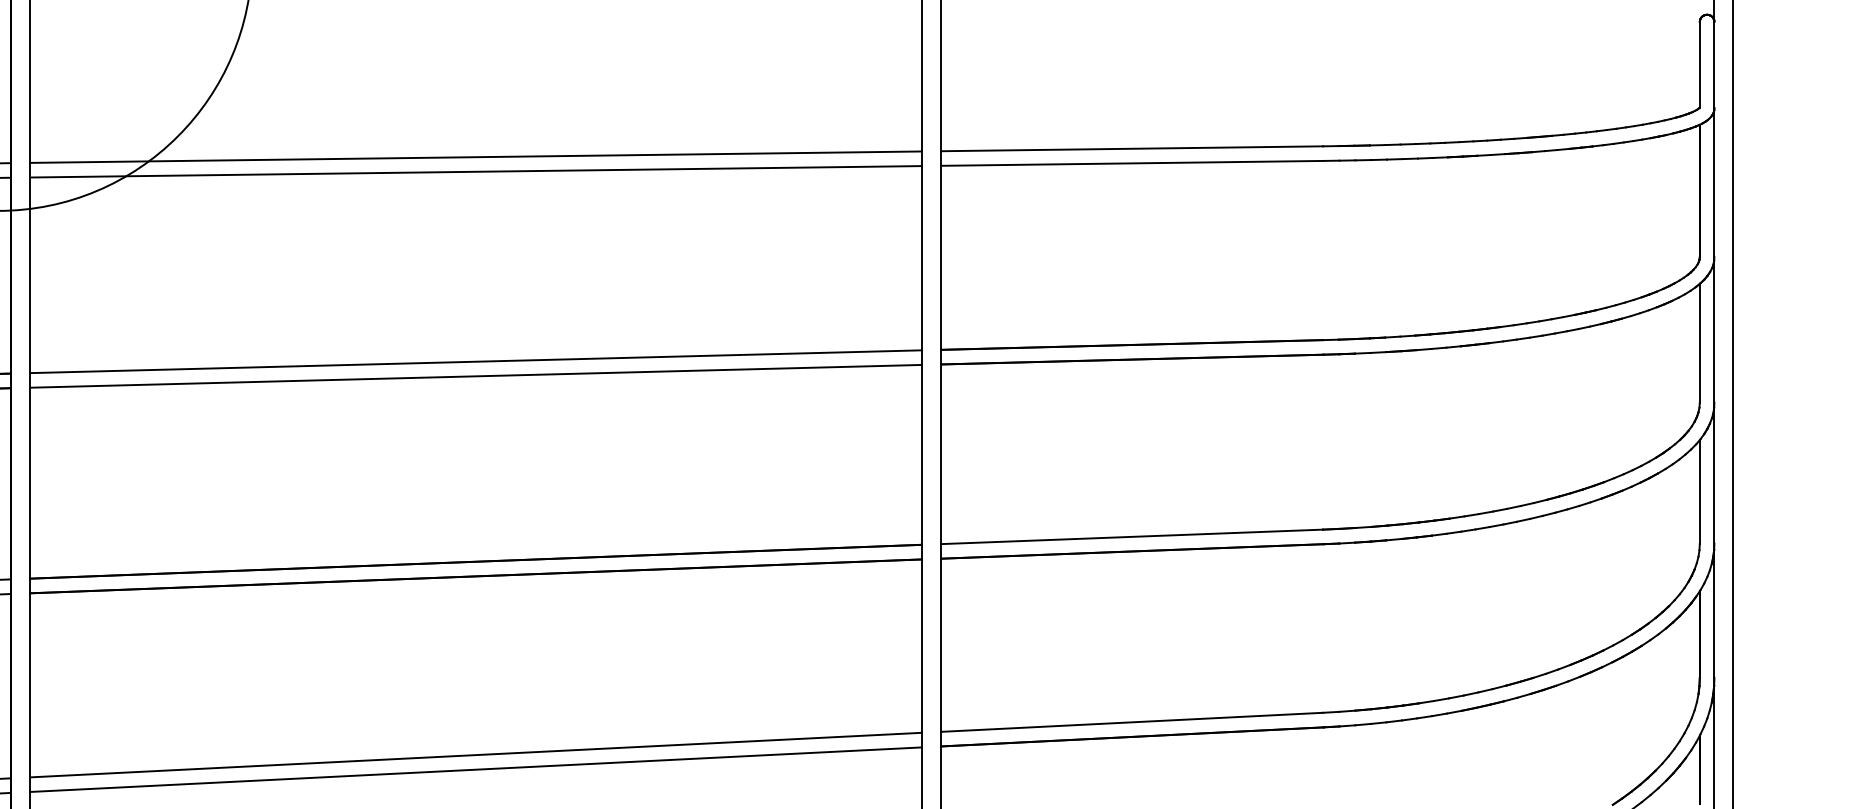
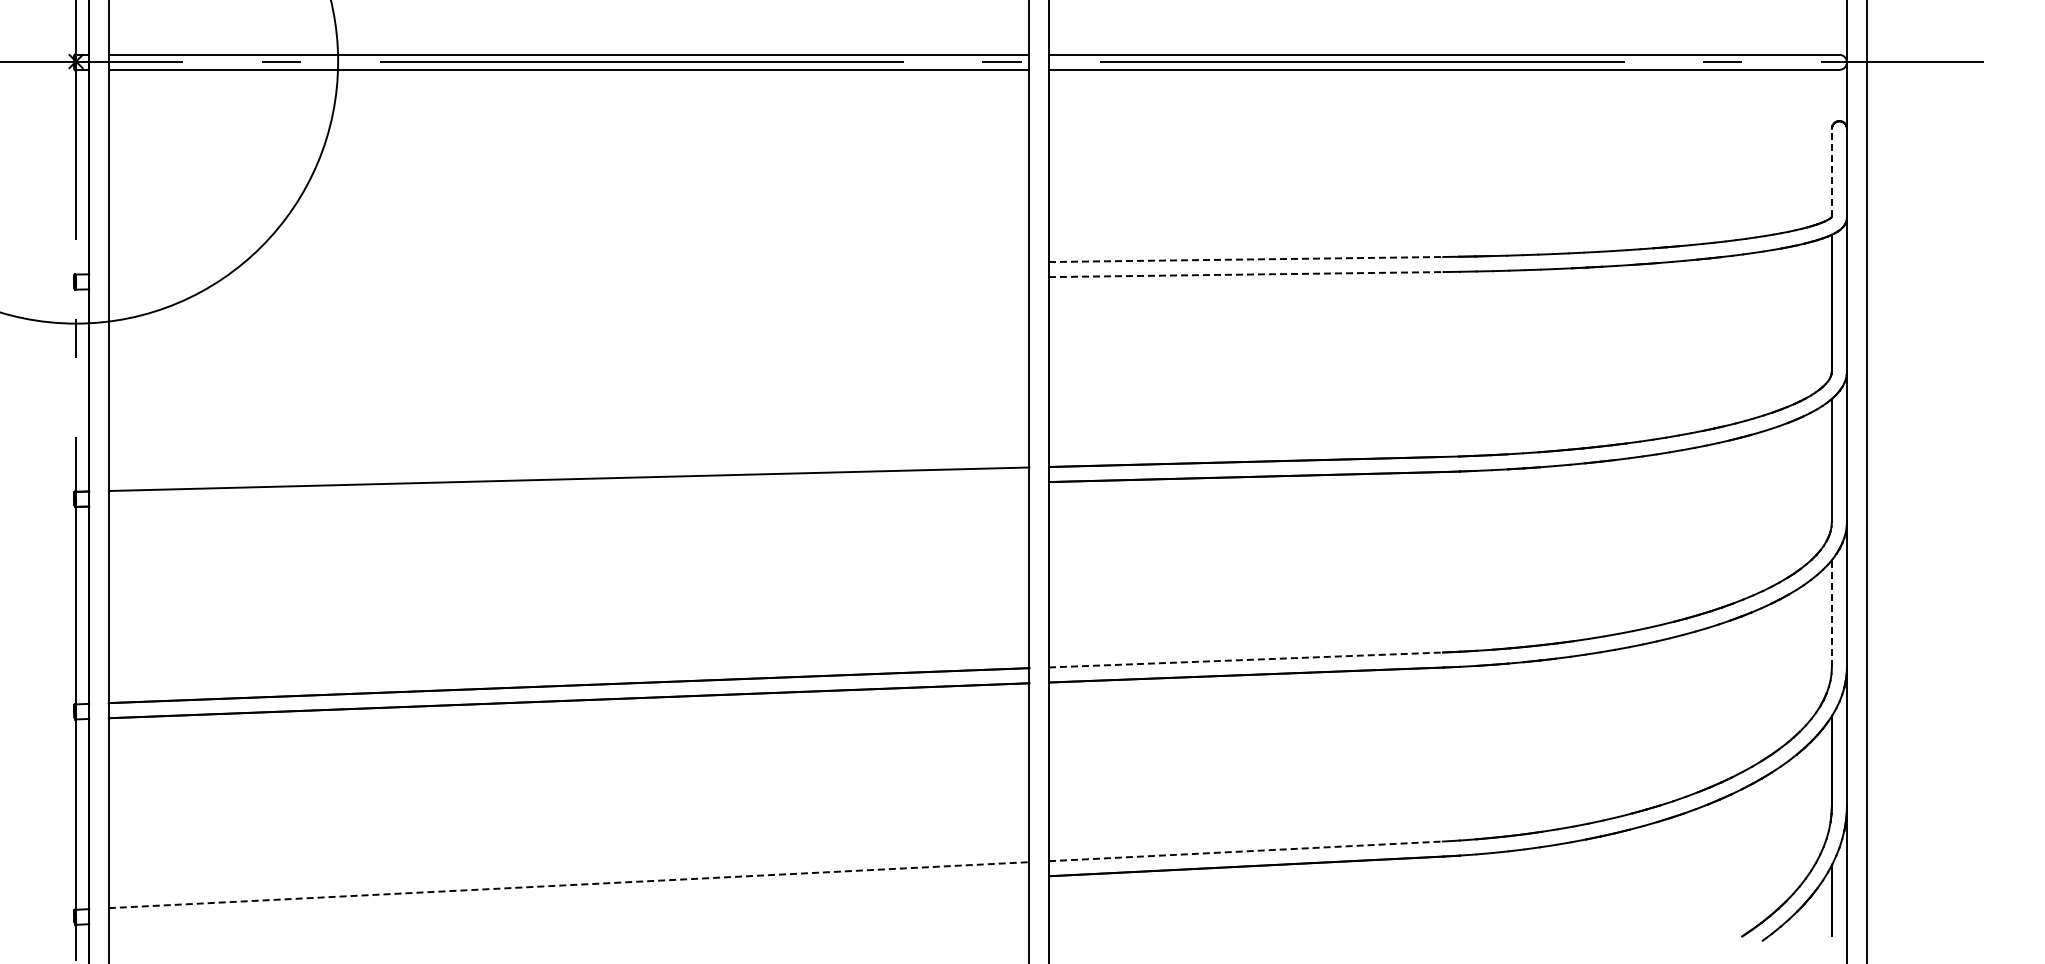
line: (1699, 64) -> (1831, 172), solid -> dashed
line: (1132, 148) -> (1246, 259), solid -> dashed
line: (475, 157) -> (568, 268), removed
line: (1132, 163) -> (1246, 274), solid -> dashed
line: (475, 172) -> (568, 283), removed
line: (475, 376) -> (568, 494), removed
line: (1699, 491) -> (1831, 613), solid -> dashed
line: (1132, 536) -> (1246, 659), solid -> dashed
line: (1132, 722) -> (1246, 851), solid -> dashed
line: (476, 755) -> (569, 885), solid -> dashed
line: (475, 769) -> (568, 900), removed

